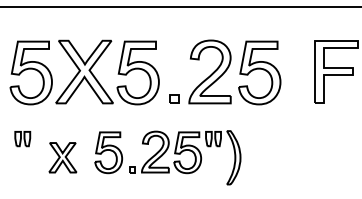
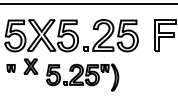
part: (62, 157) -> (30, 66), moved

